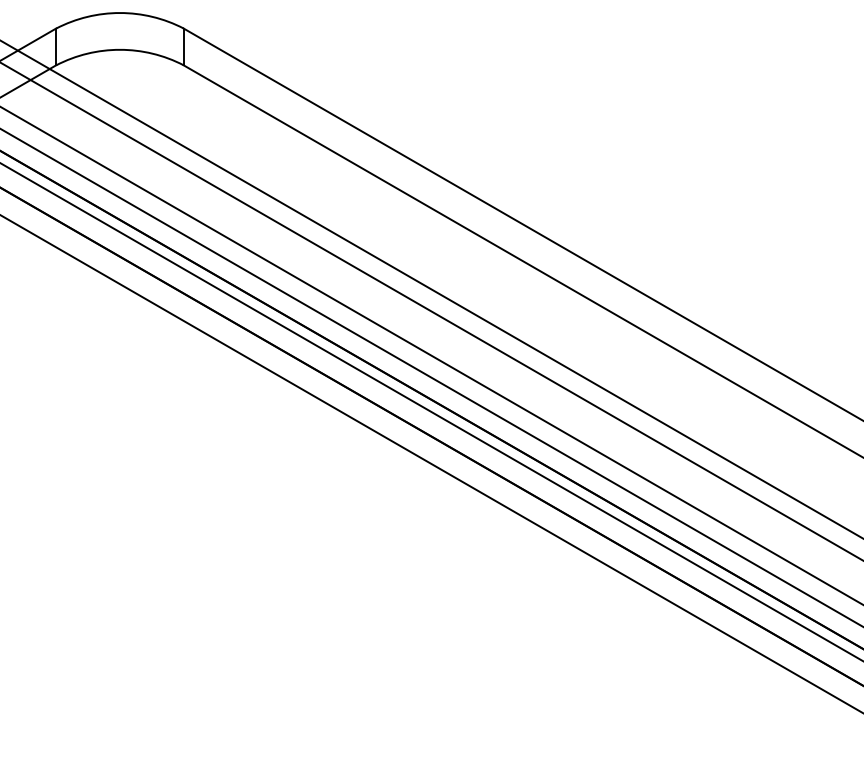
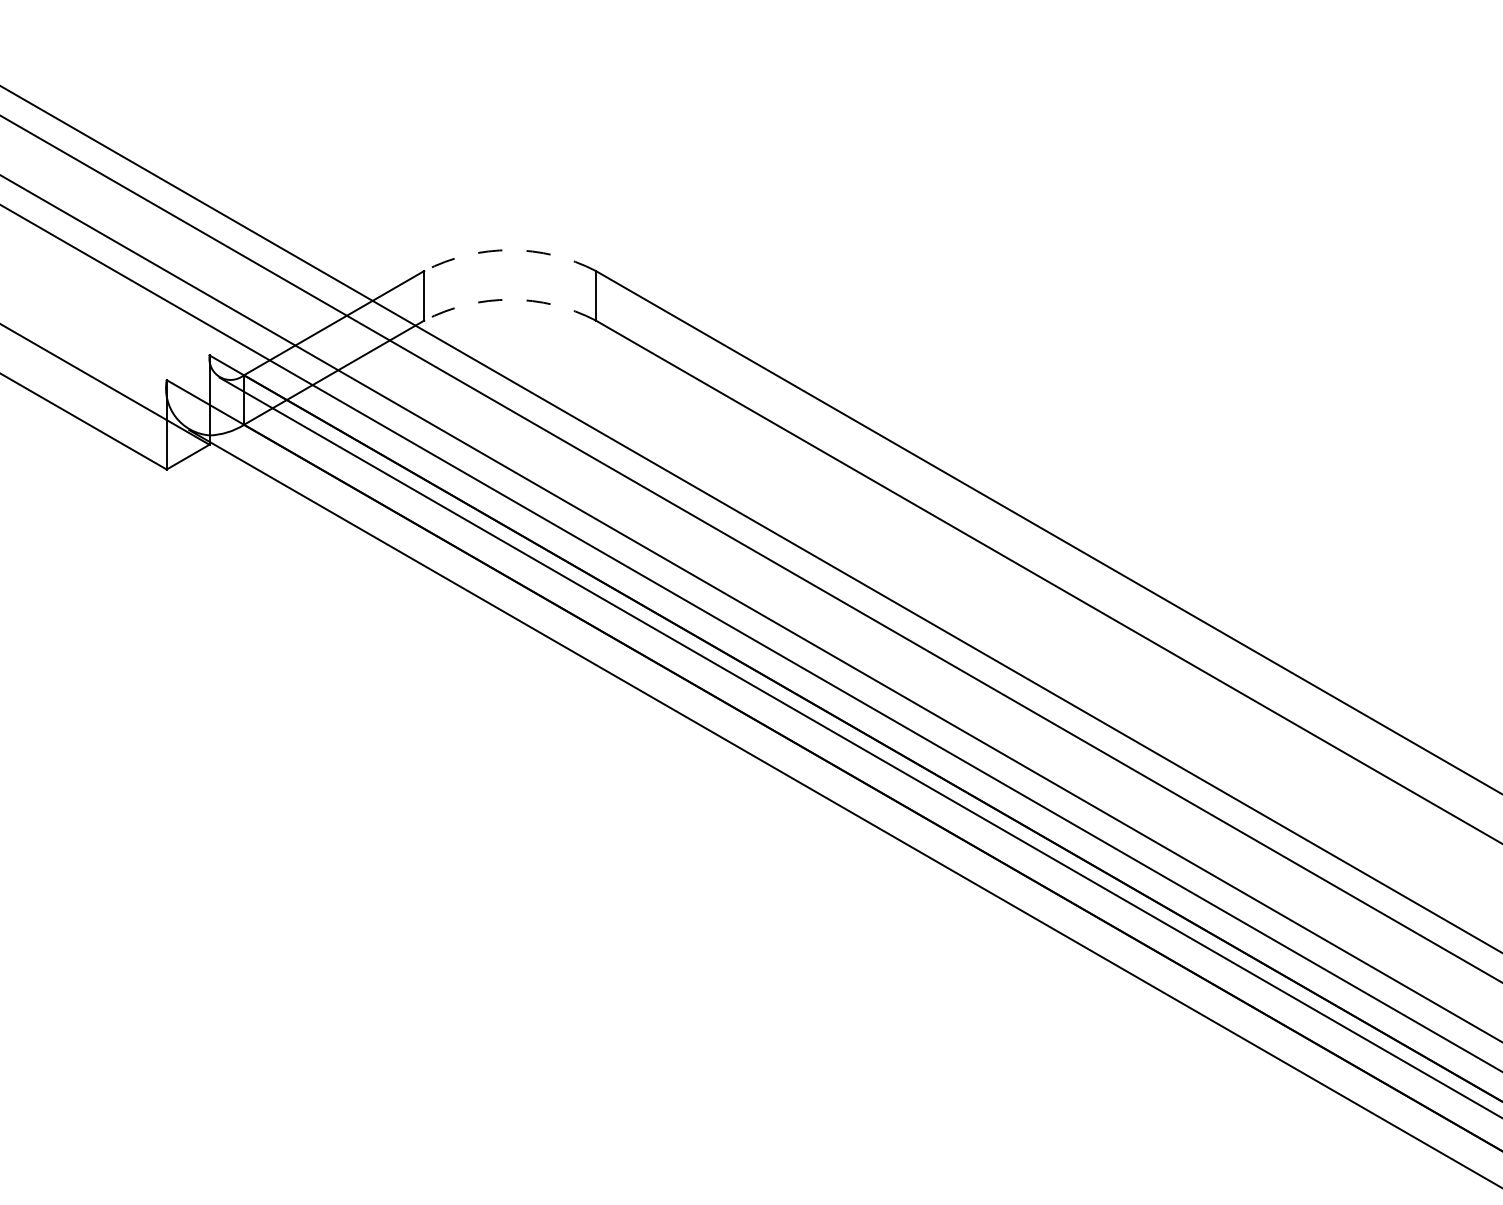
arc: (120, 13) -> (510, 250), solid -> dashed
arc: (120, 49) -> (510, 299), solid -> dashed

